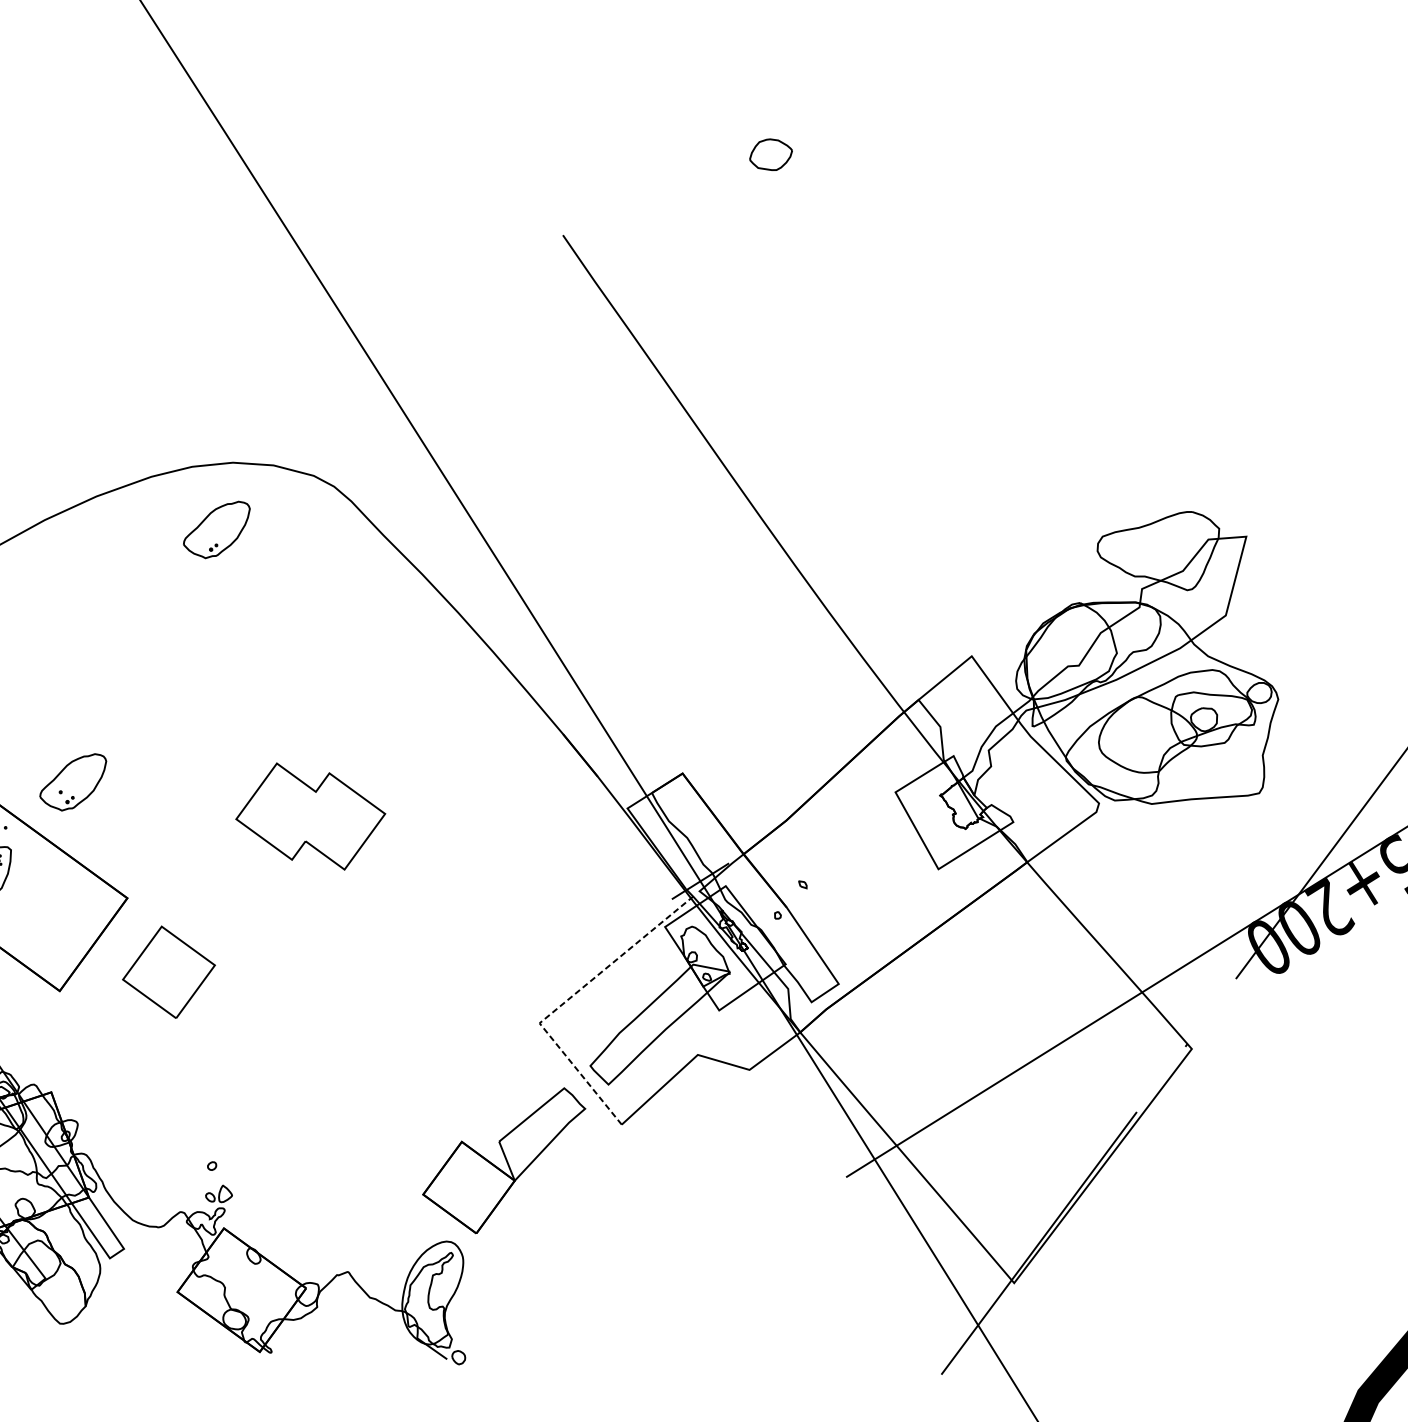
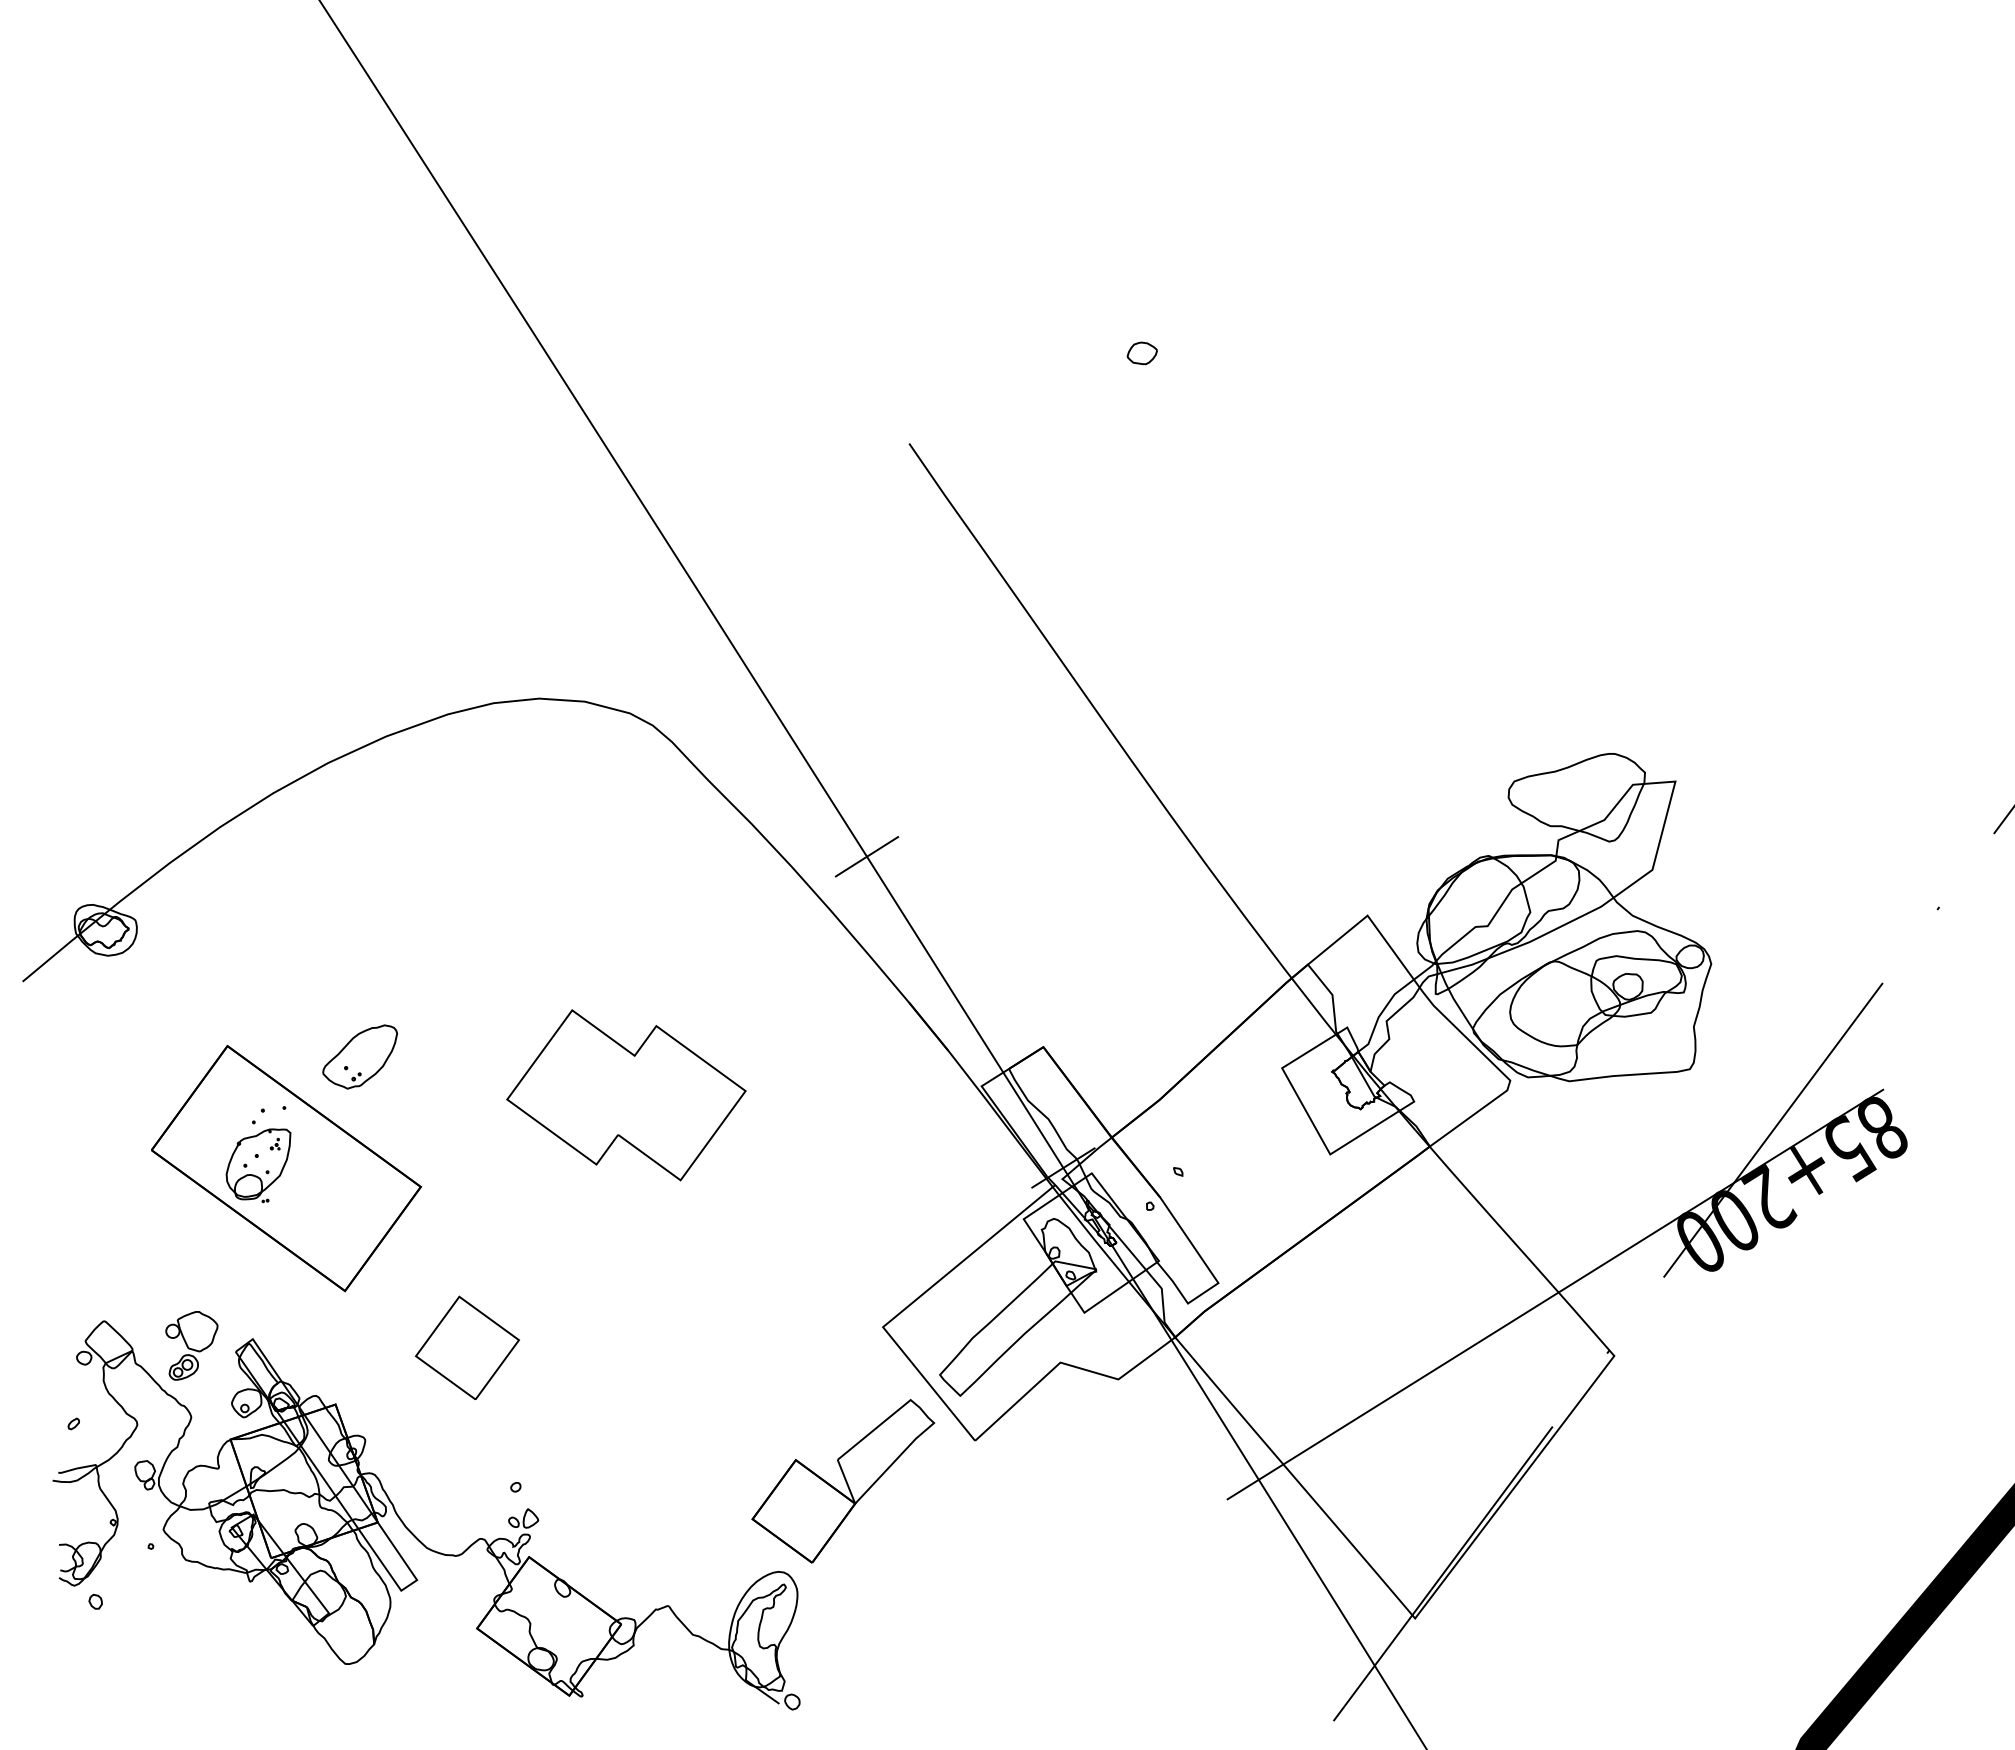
part: (770, 154) -> (1141, 353), size x0.62
part: (217, 529) -> (521, 773), removed
line: (524, 603) -> (866, 856), added
part: (310, 816) -> (626, 1095), size x1.43
part: (168, 971) -> (466, 1347), moved
line: (565, 1002) -> (912, 1303), dashed -> solid

